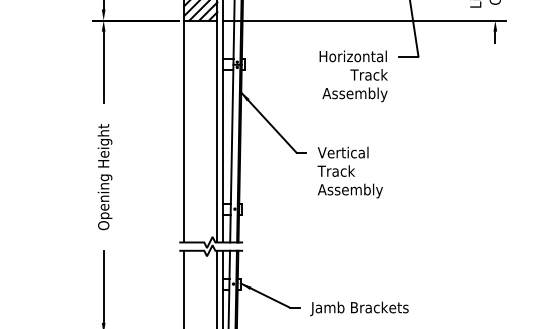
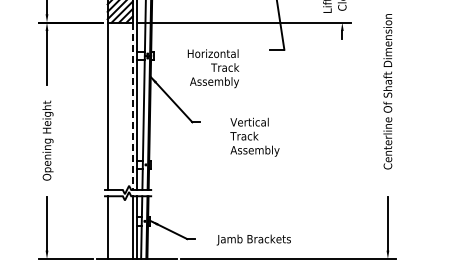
text: (353, 76) -> (213, 68), moved
line: (217, 131) -> (132, 106), solid -> dashed
text: (349, 171) -> (254, 136), moved
text: (358, 308) -> (253, 239), moved

